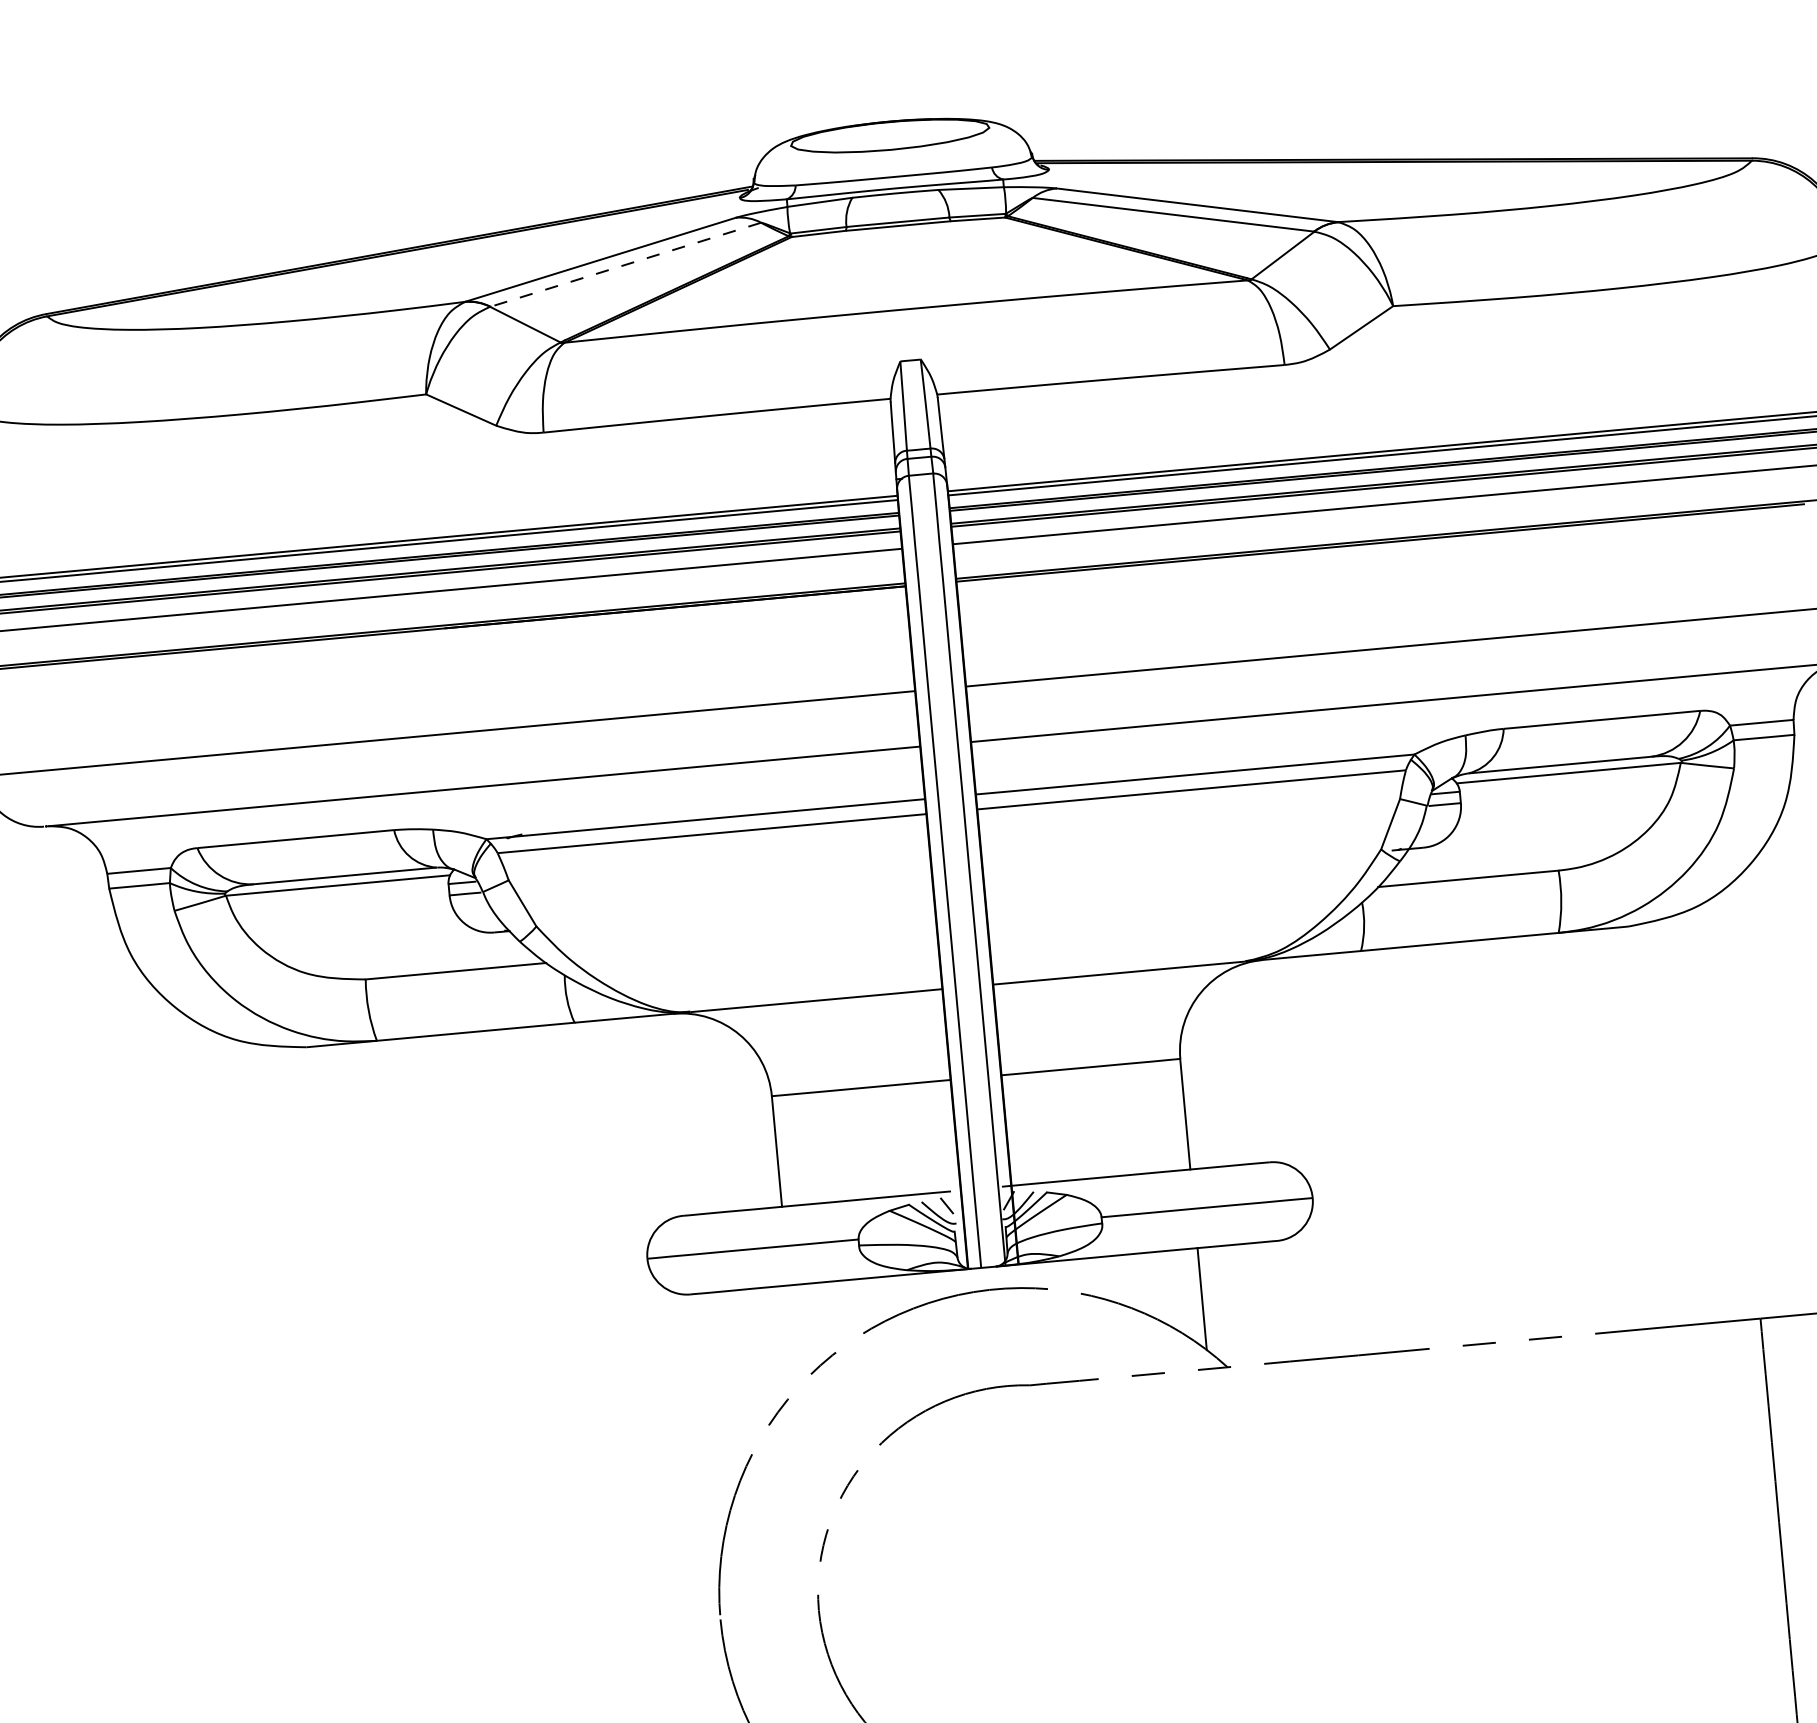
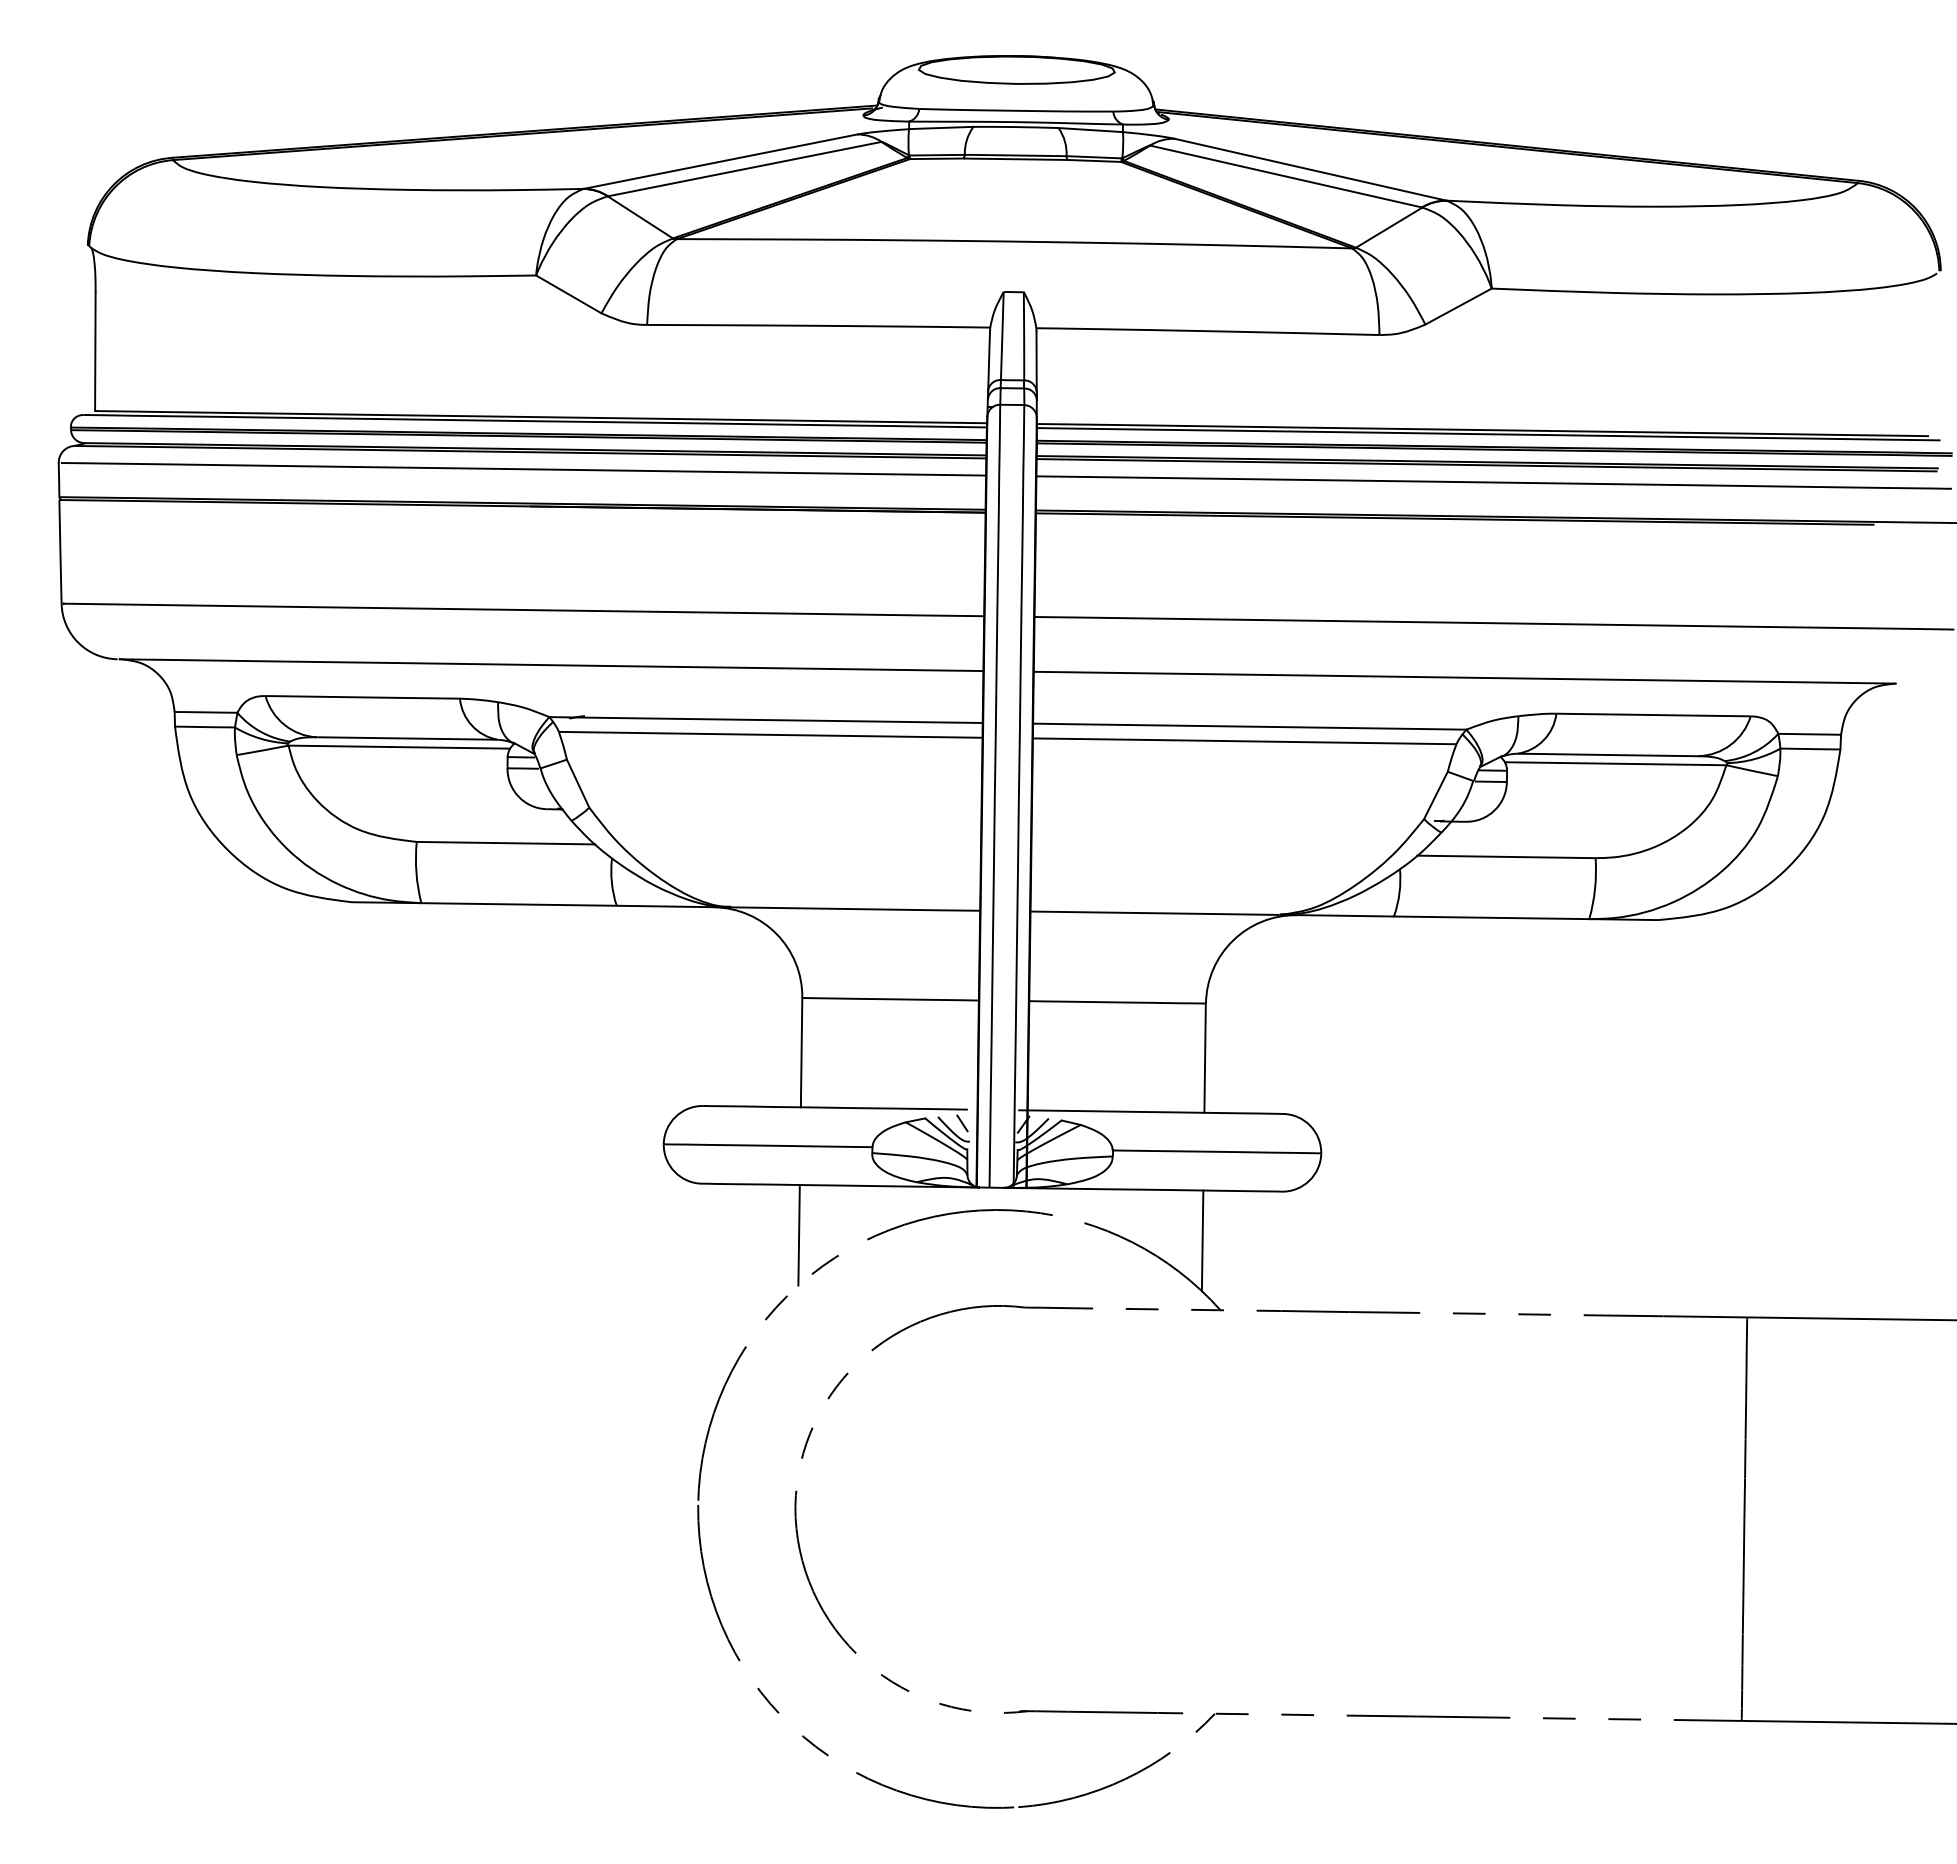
line: (625, 265) -> (744, 169), dashed -> solid
line: (793, 1336) -> (798, 1235), added

